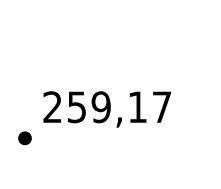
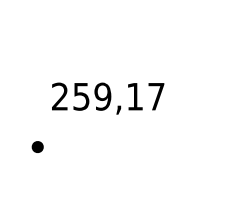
part: (24, 137) -> (37, 146), moved

